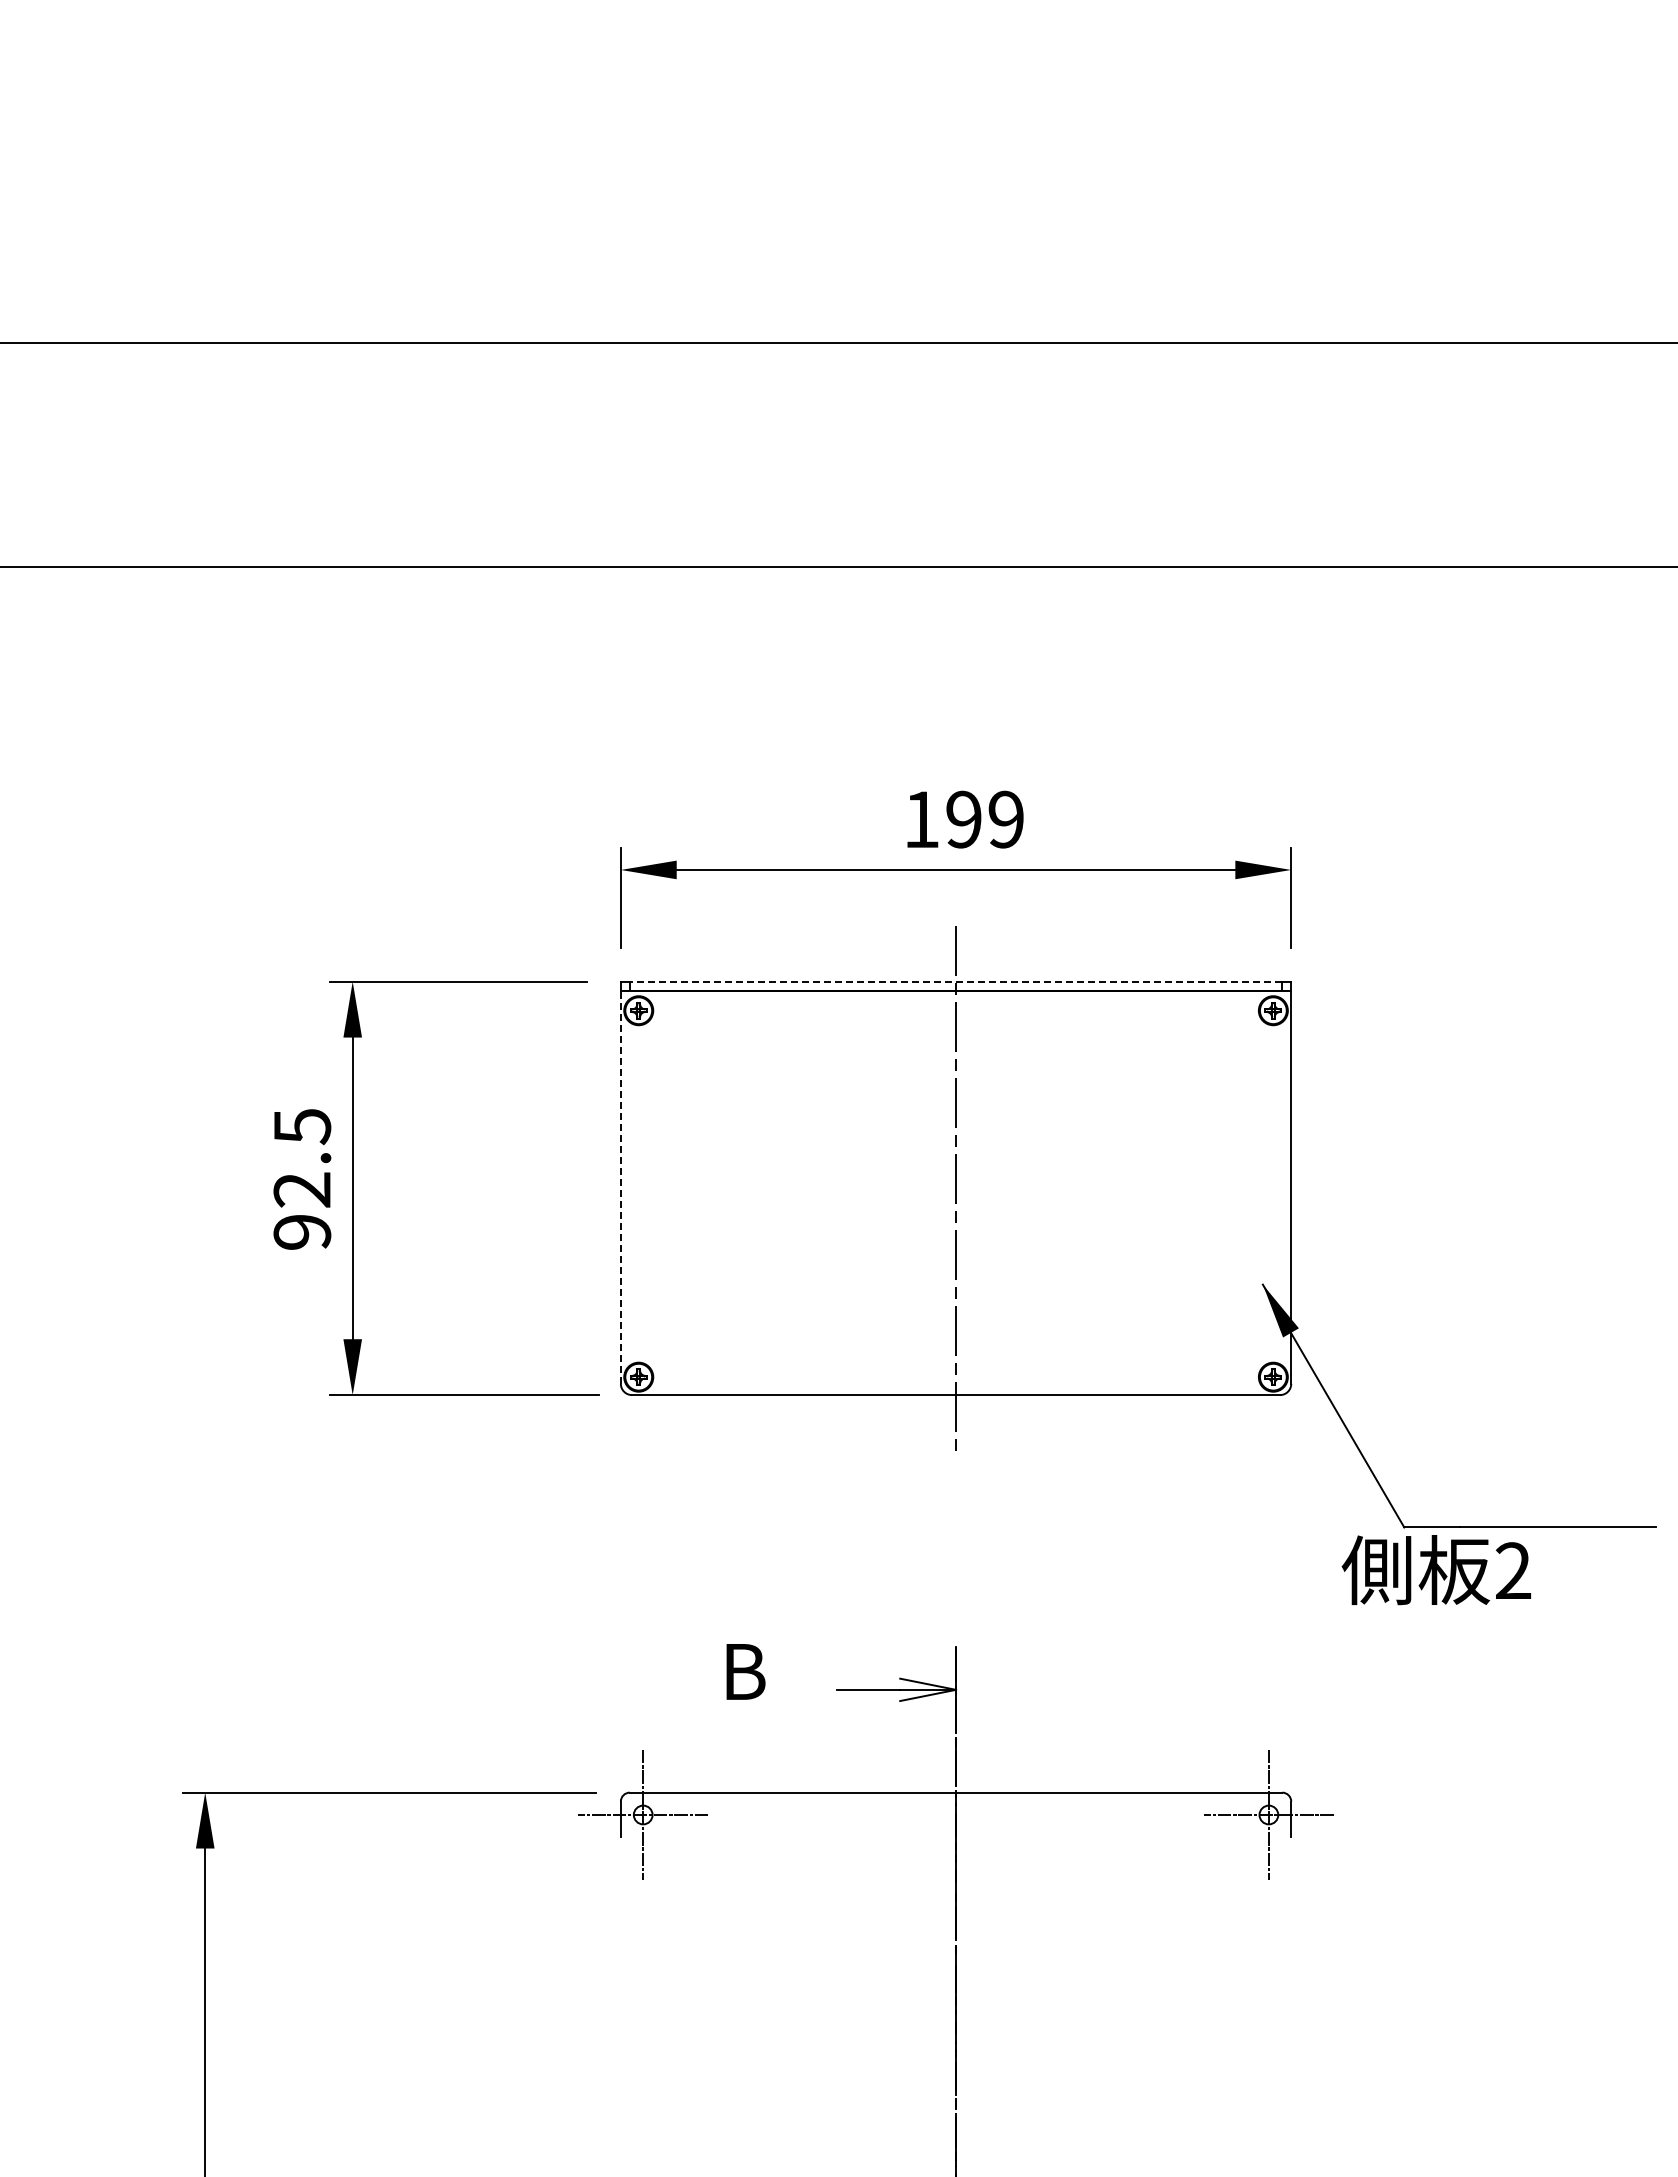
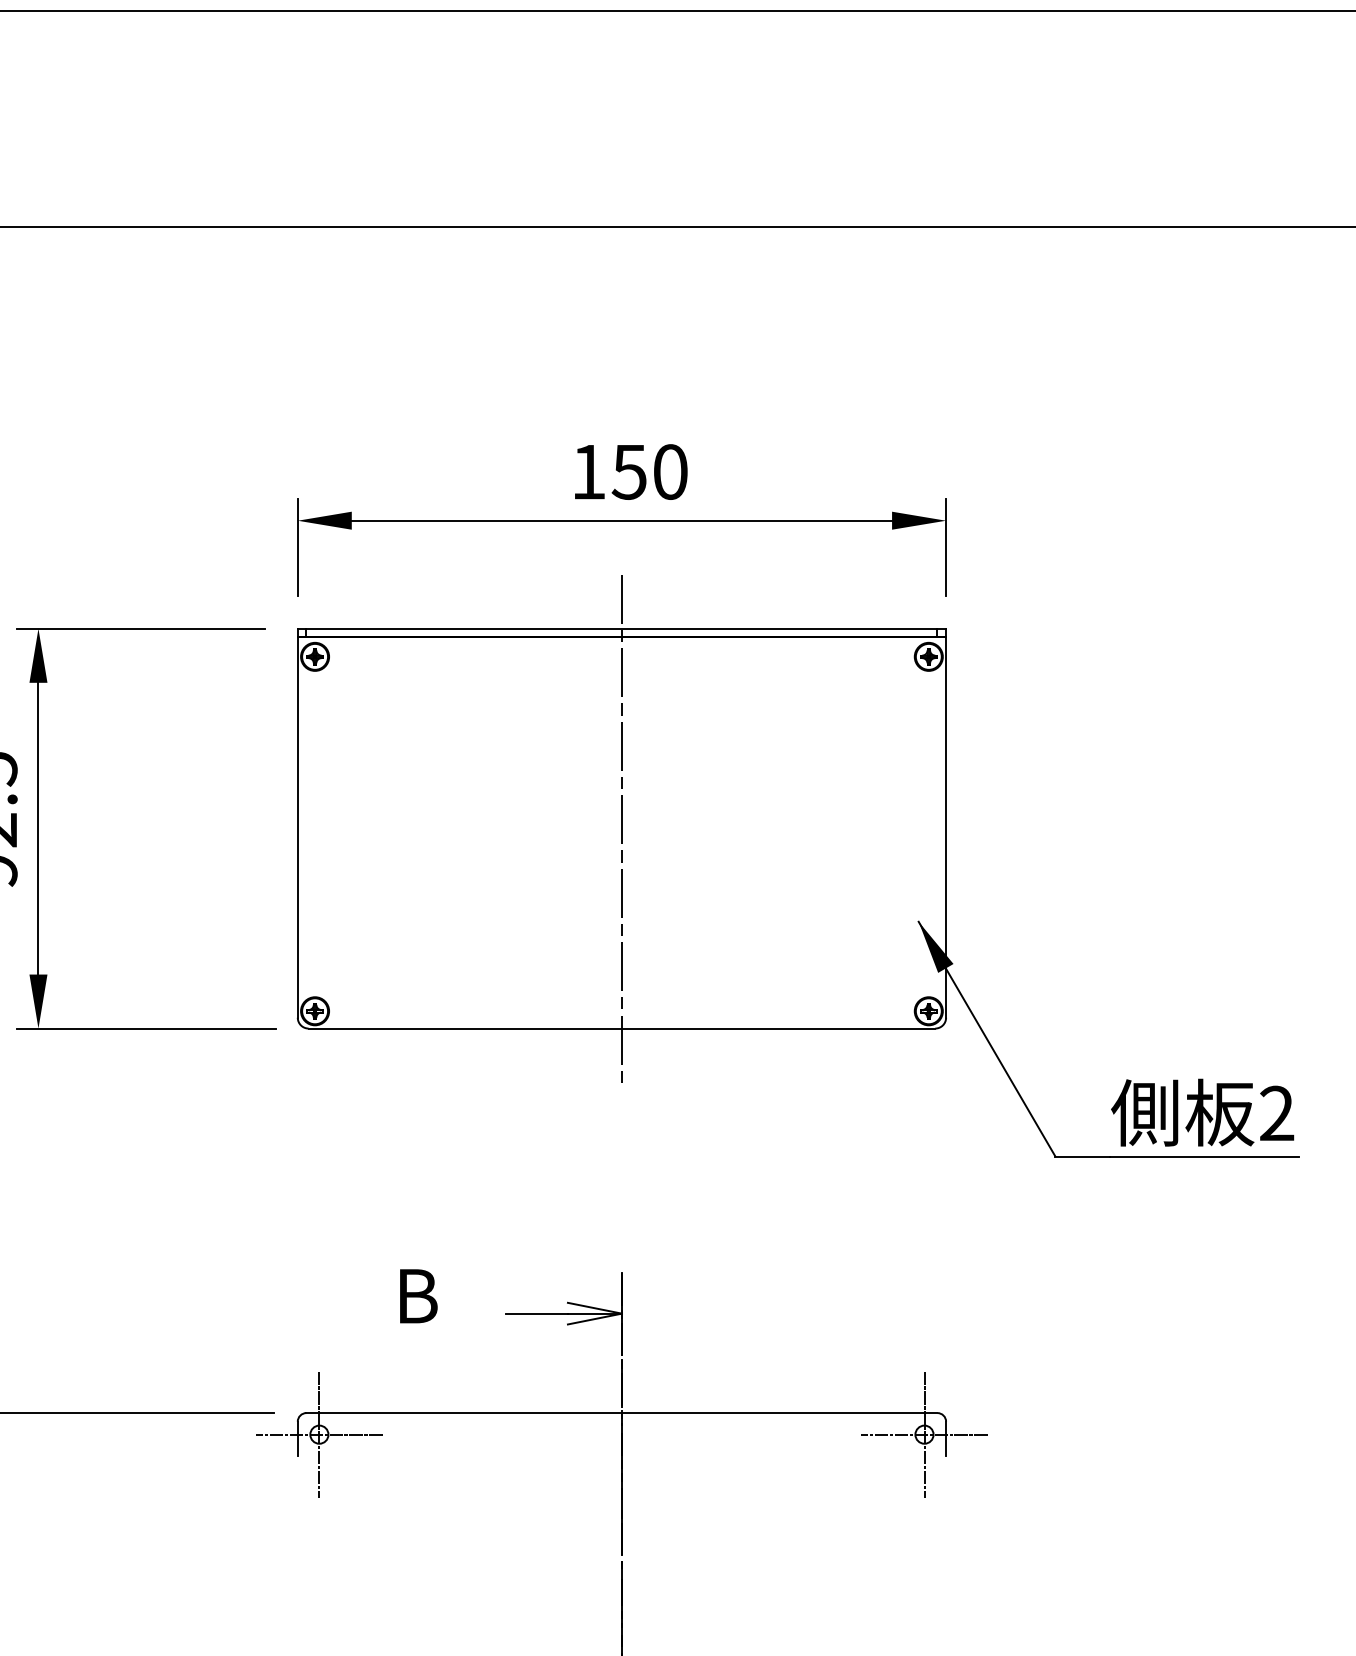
text: (984, 819) -> (649, 471), 199 -> 150
line: (955, 981) -> (621, 628), dashed -> solid
line: (620, 1187) -> (297, 827), dashed -> solid
text: (1435, 1570) -> (1201, 1113), moved

